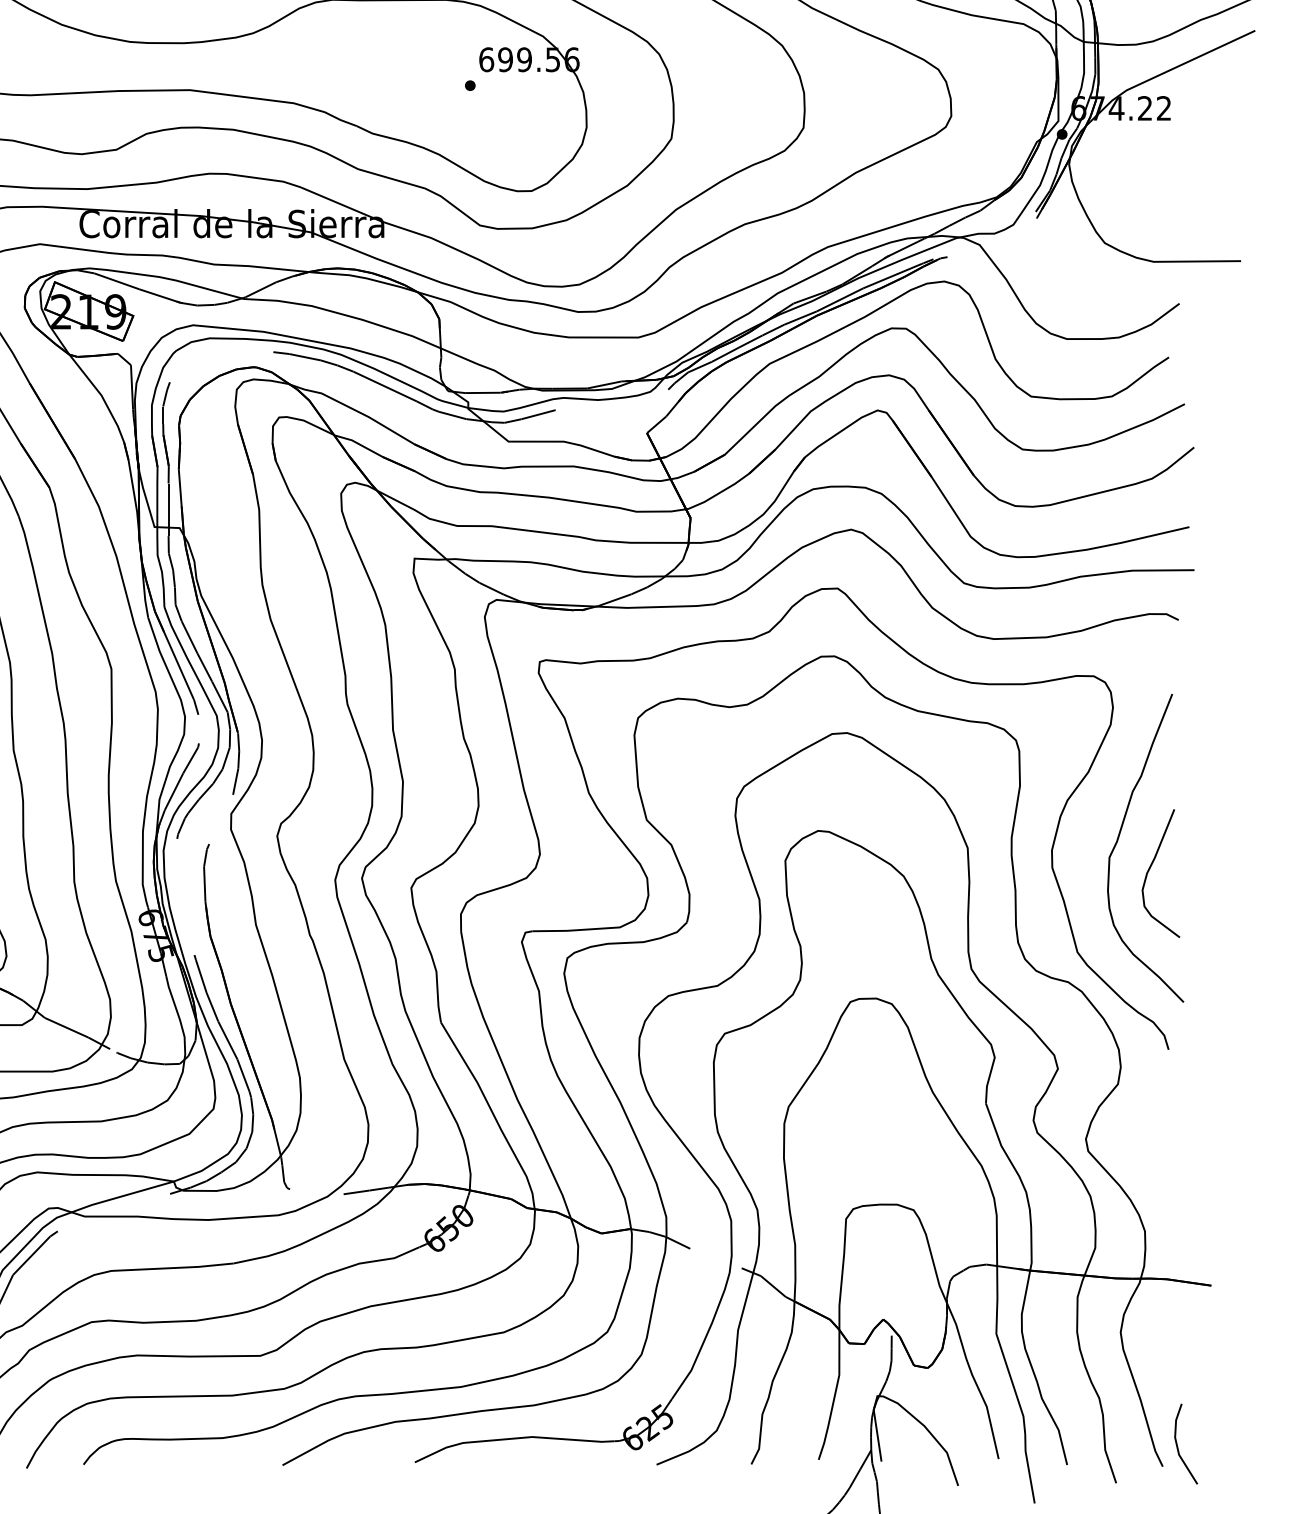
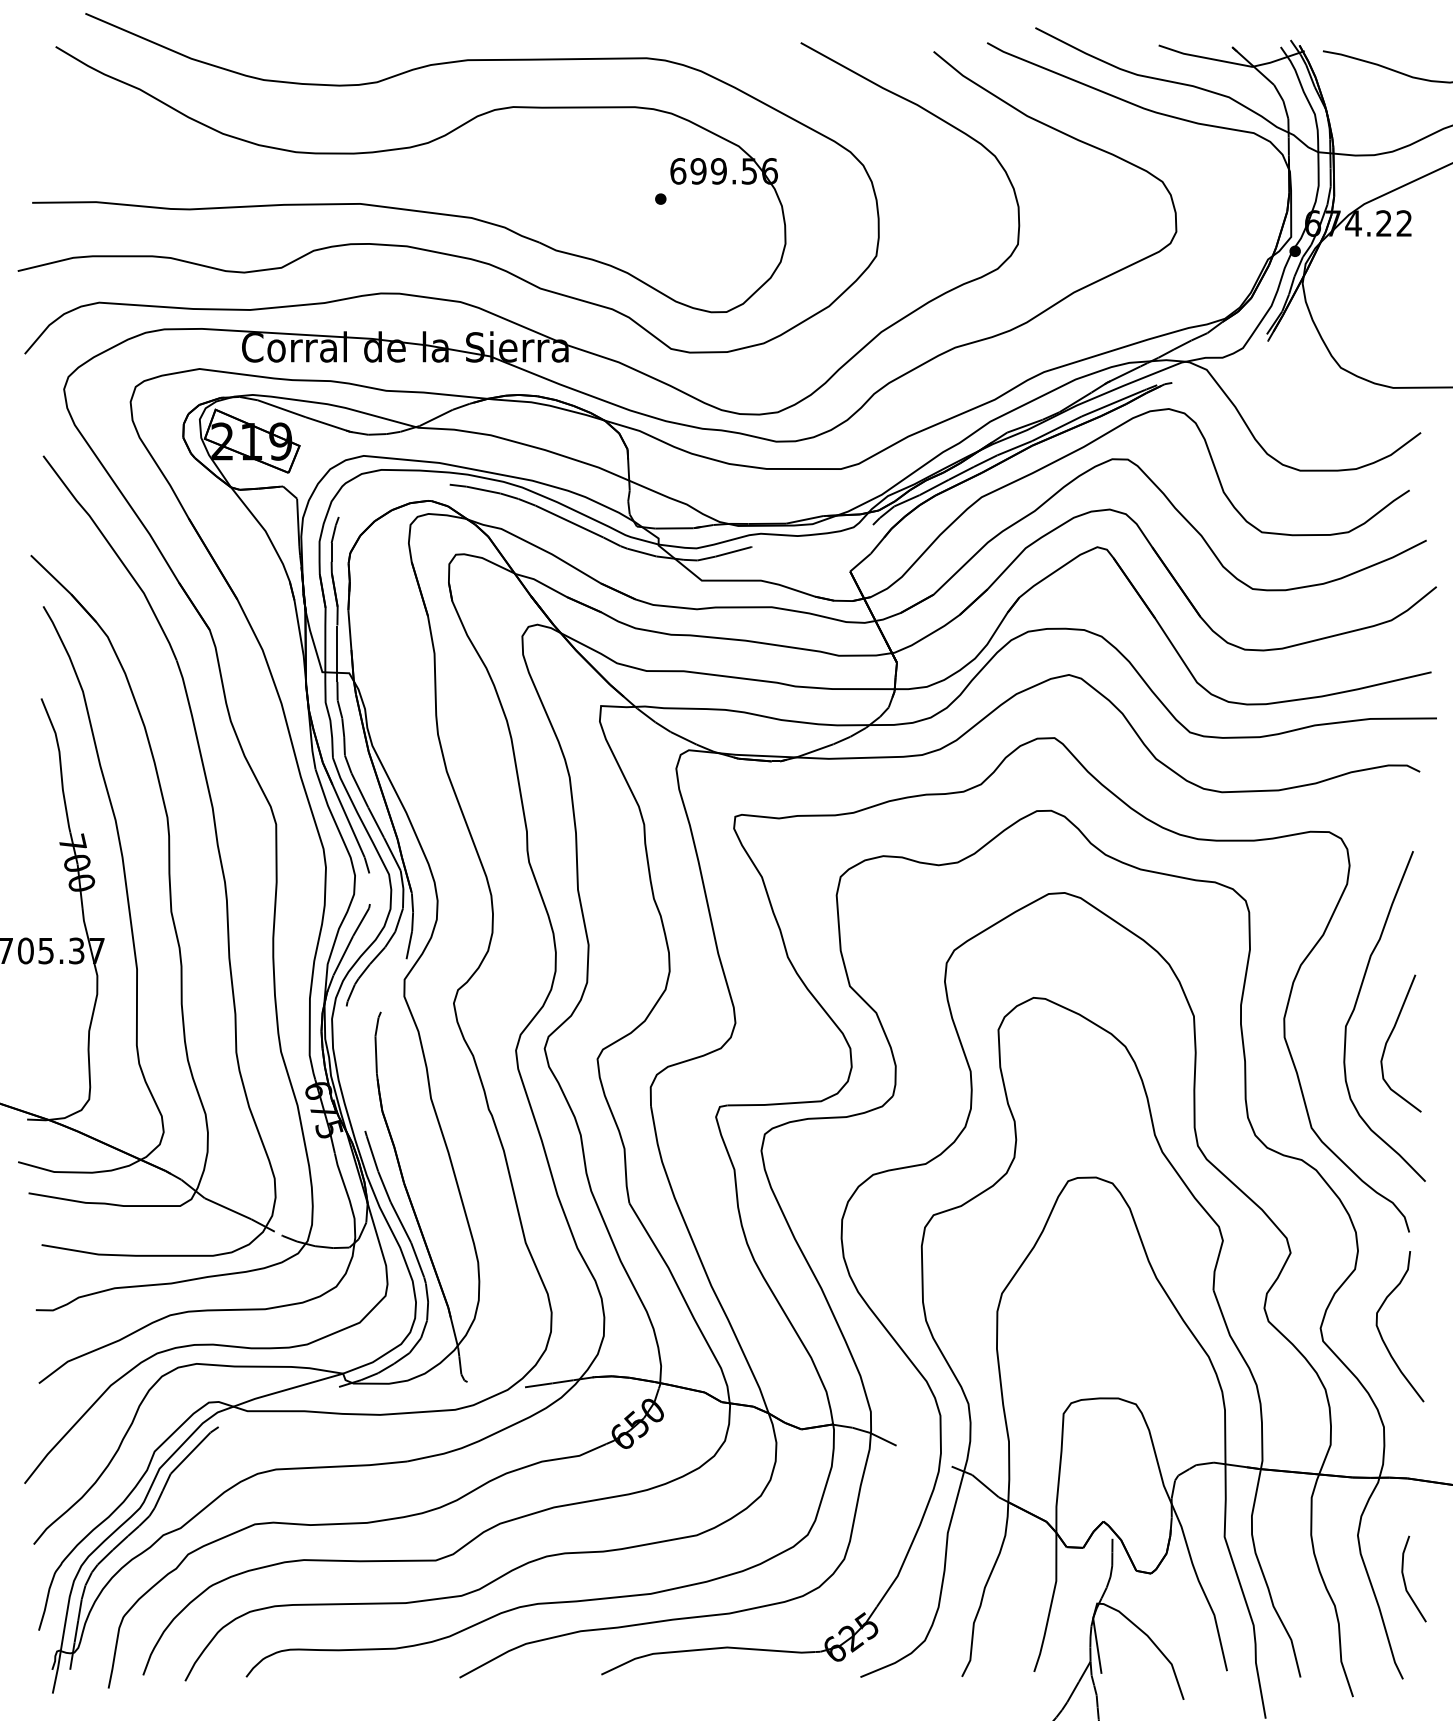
curve: (1141, 1142) -> (1380, 1331), added
line: (1178, 1445) -> (1405, 1580), moved

